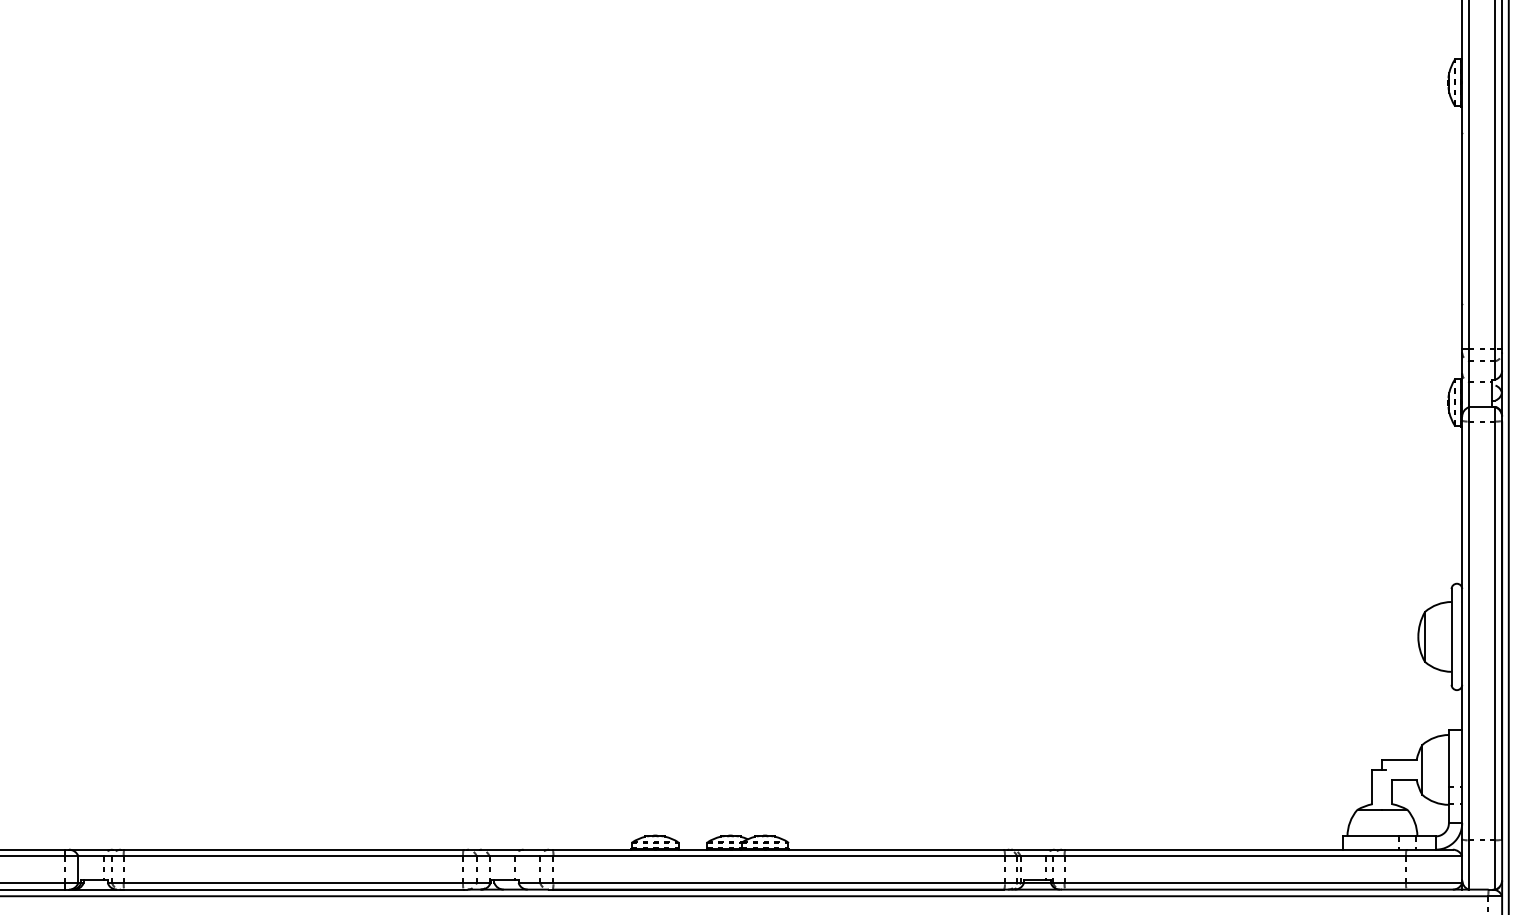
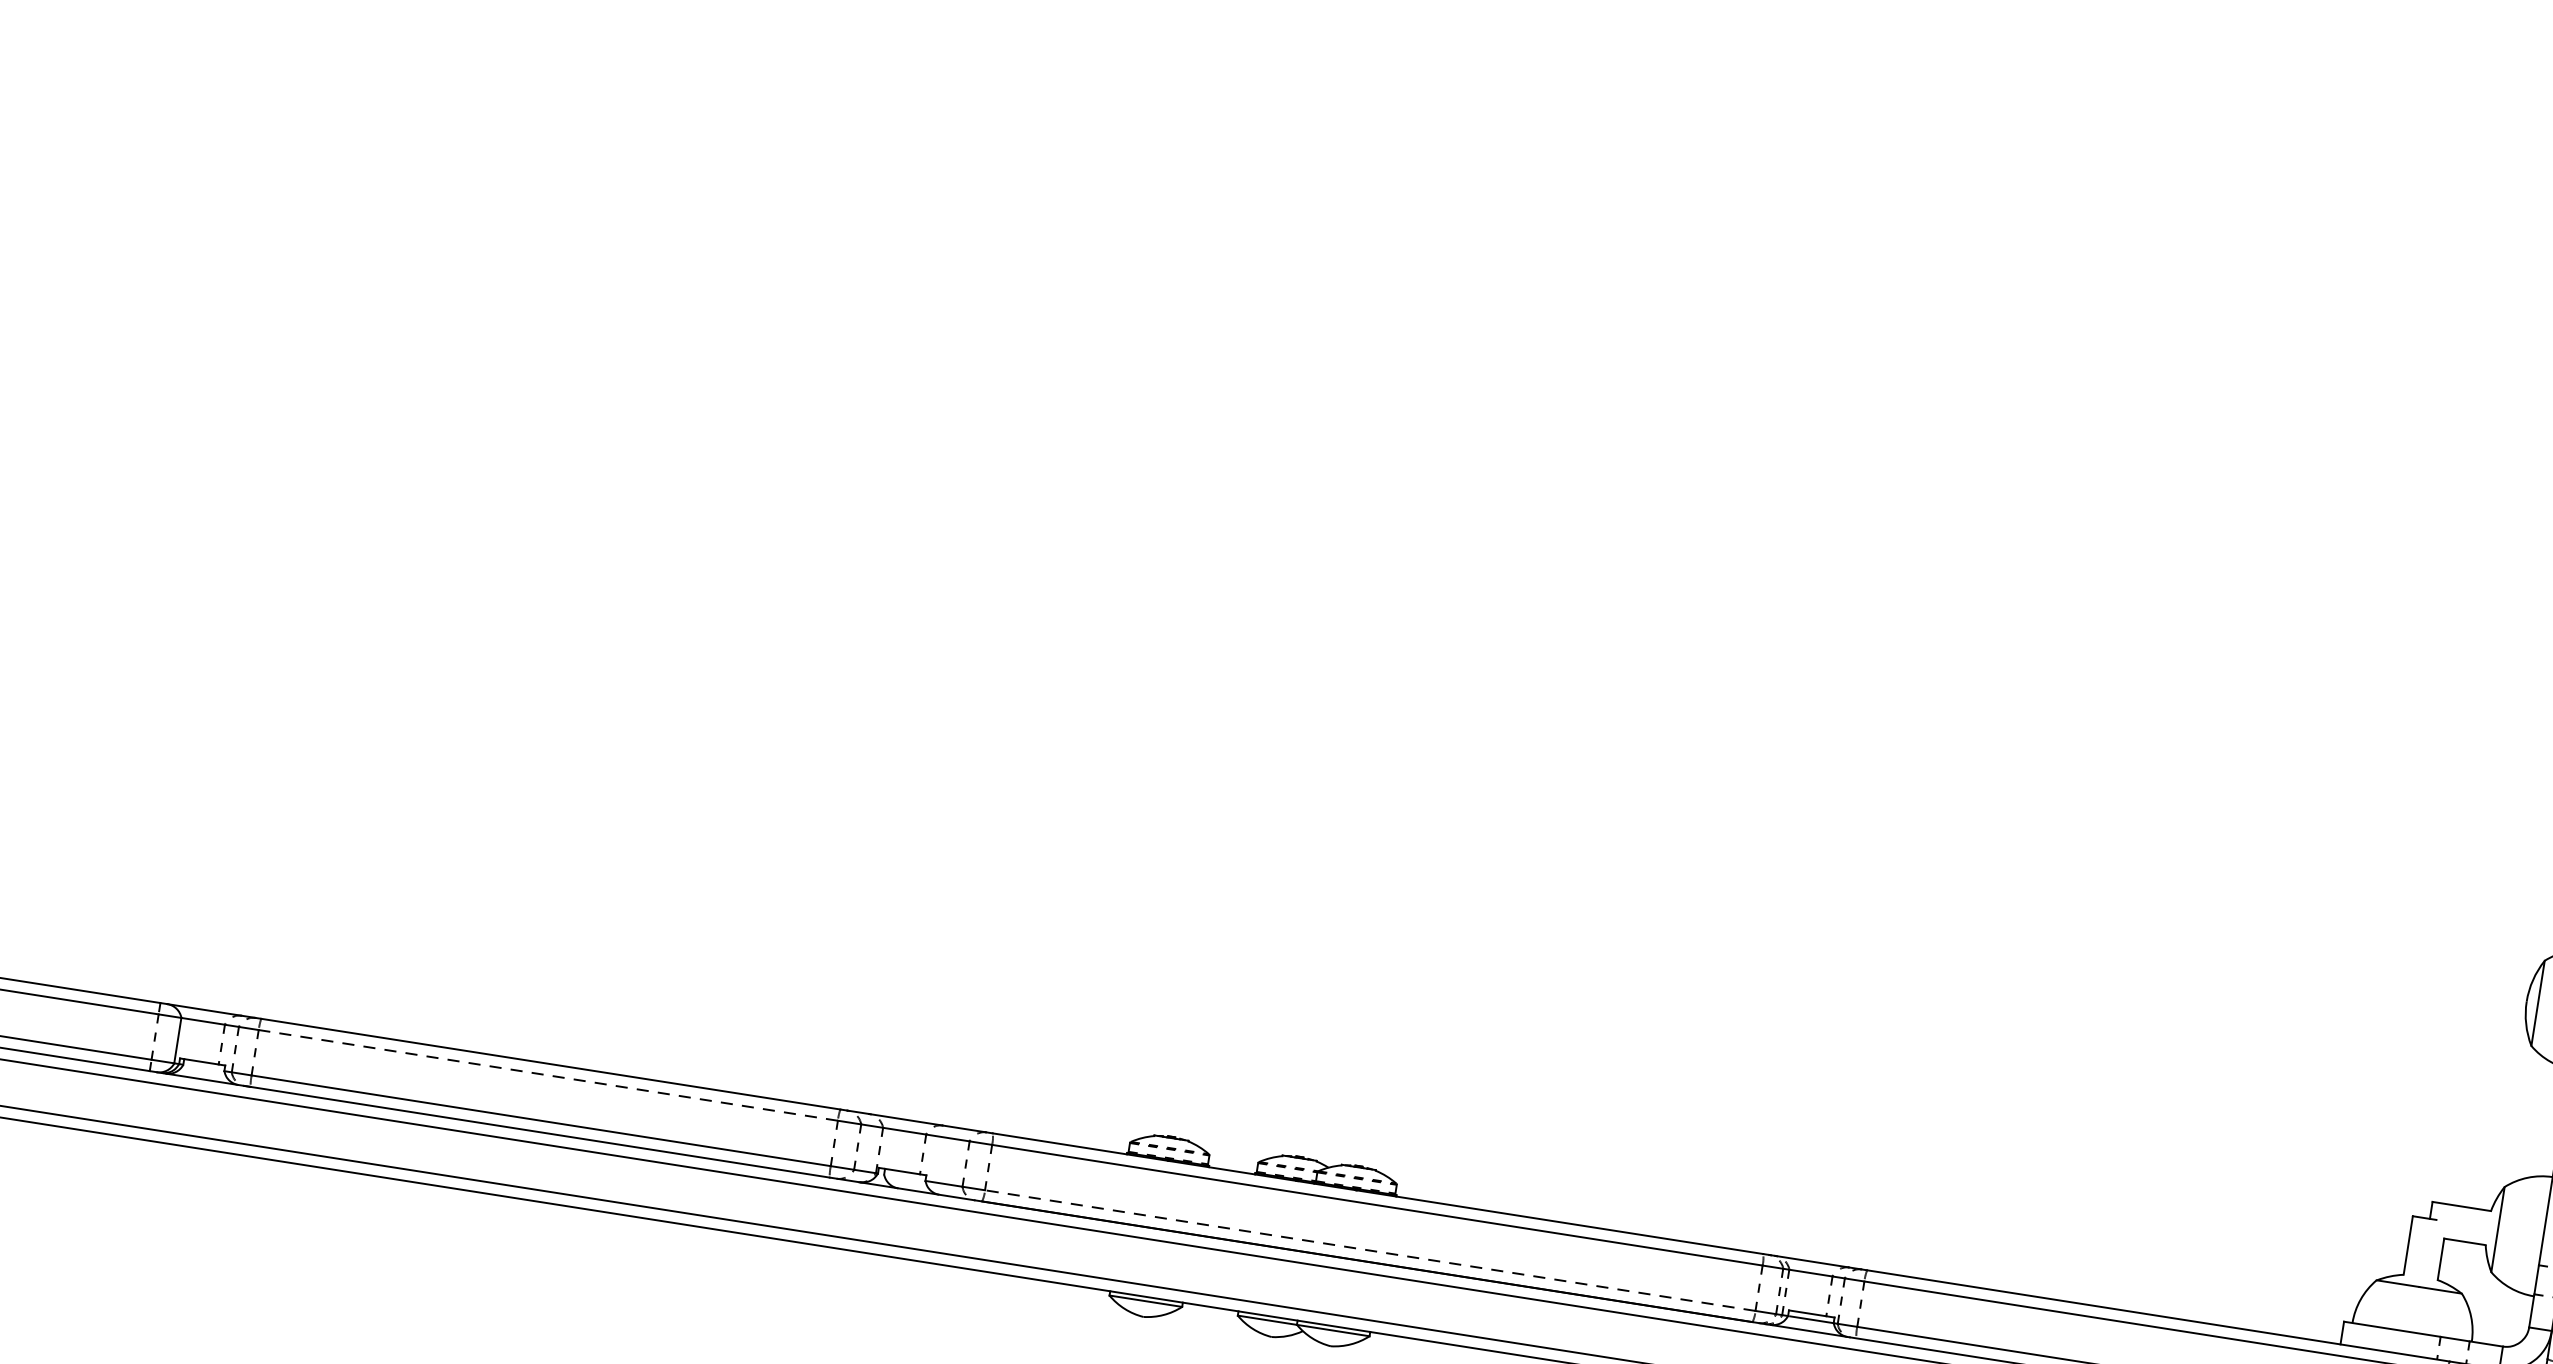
line: (293, 856) -> (548, 1075), solid -> dashed
line: (779, 882) -> (1370, 1249), solid -> dashed

